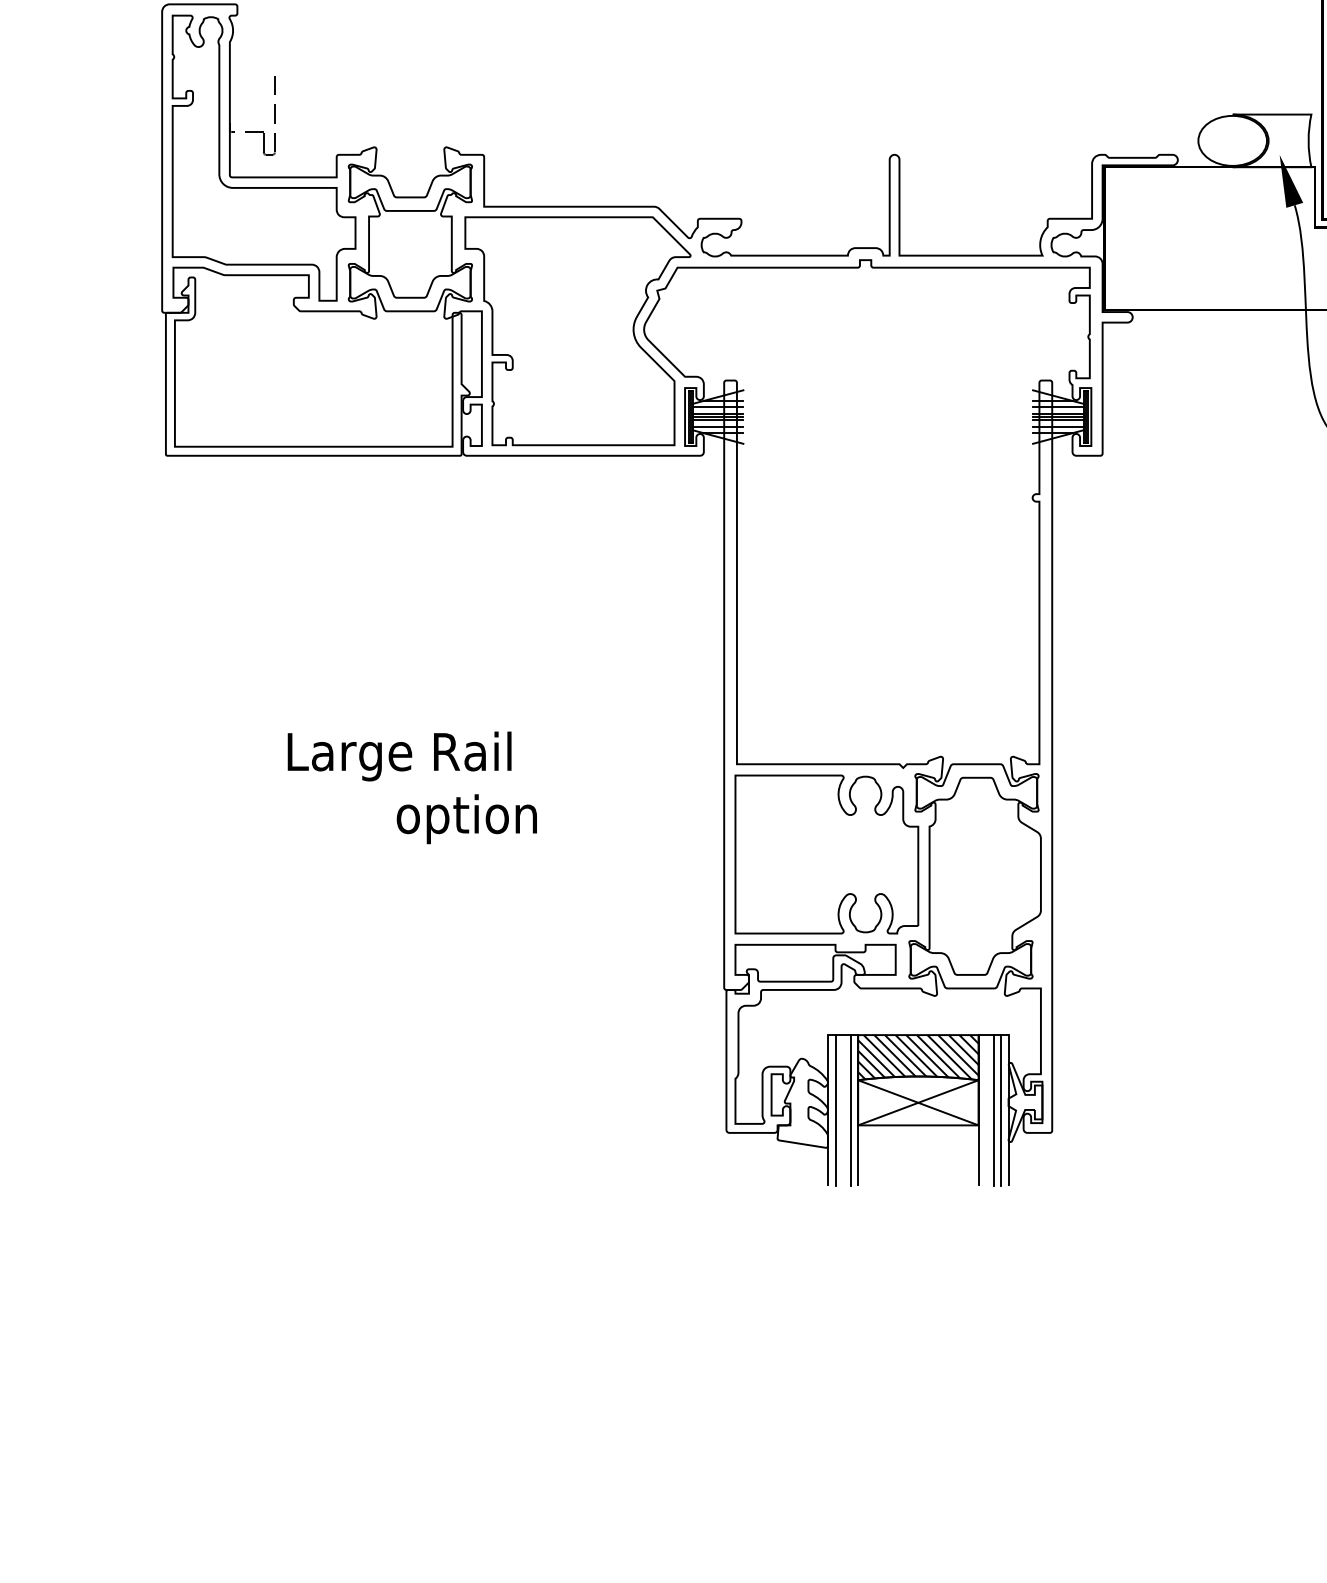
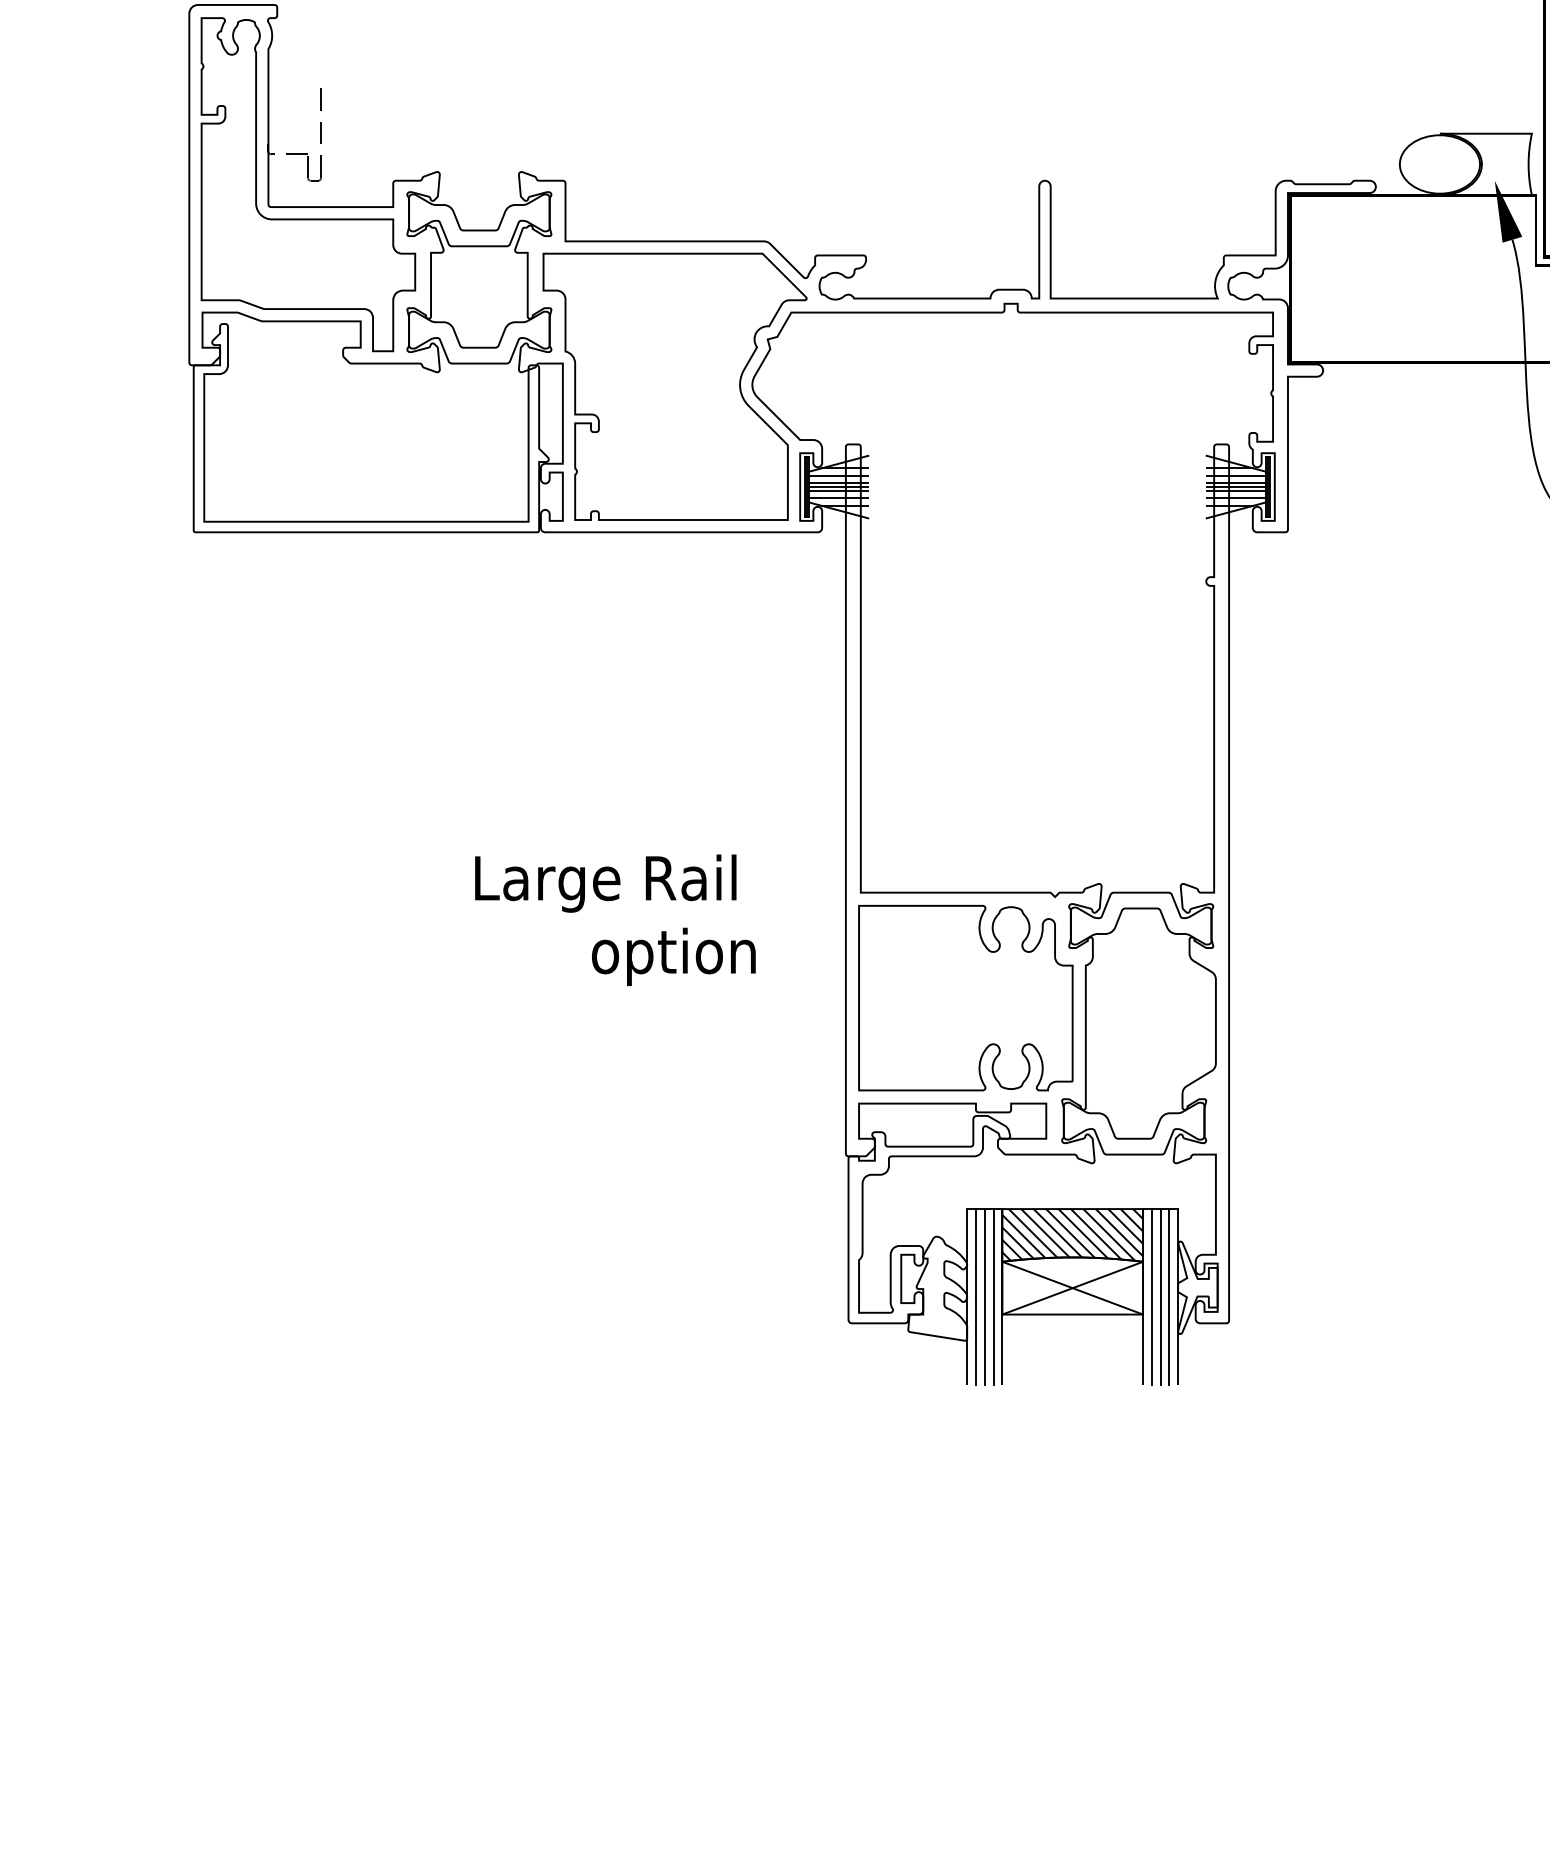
text: (399, 756) -> (605, 883), moved
text: (466, 819) -> (673, 957), moved
line: (843, 1110) -> (985, 1297), added
line: (986, 1110) -> (1152, 1297), added

